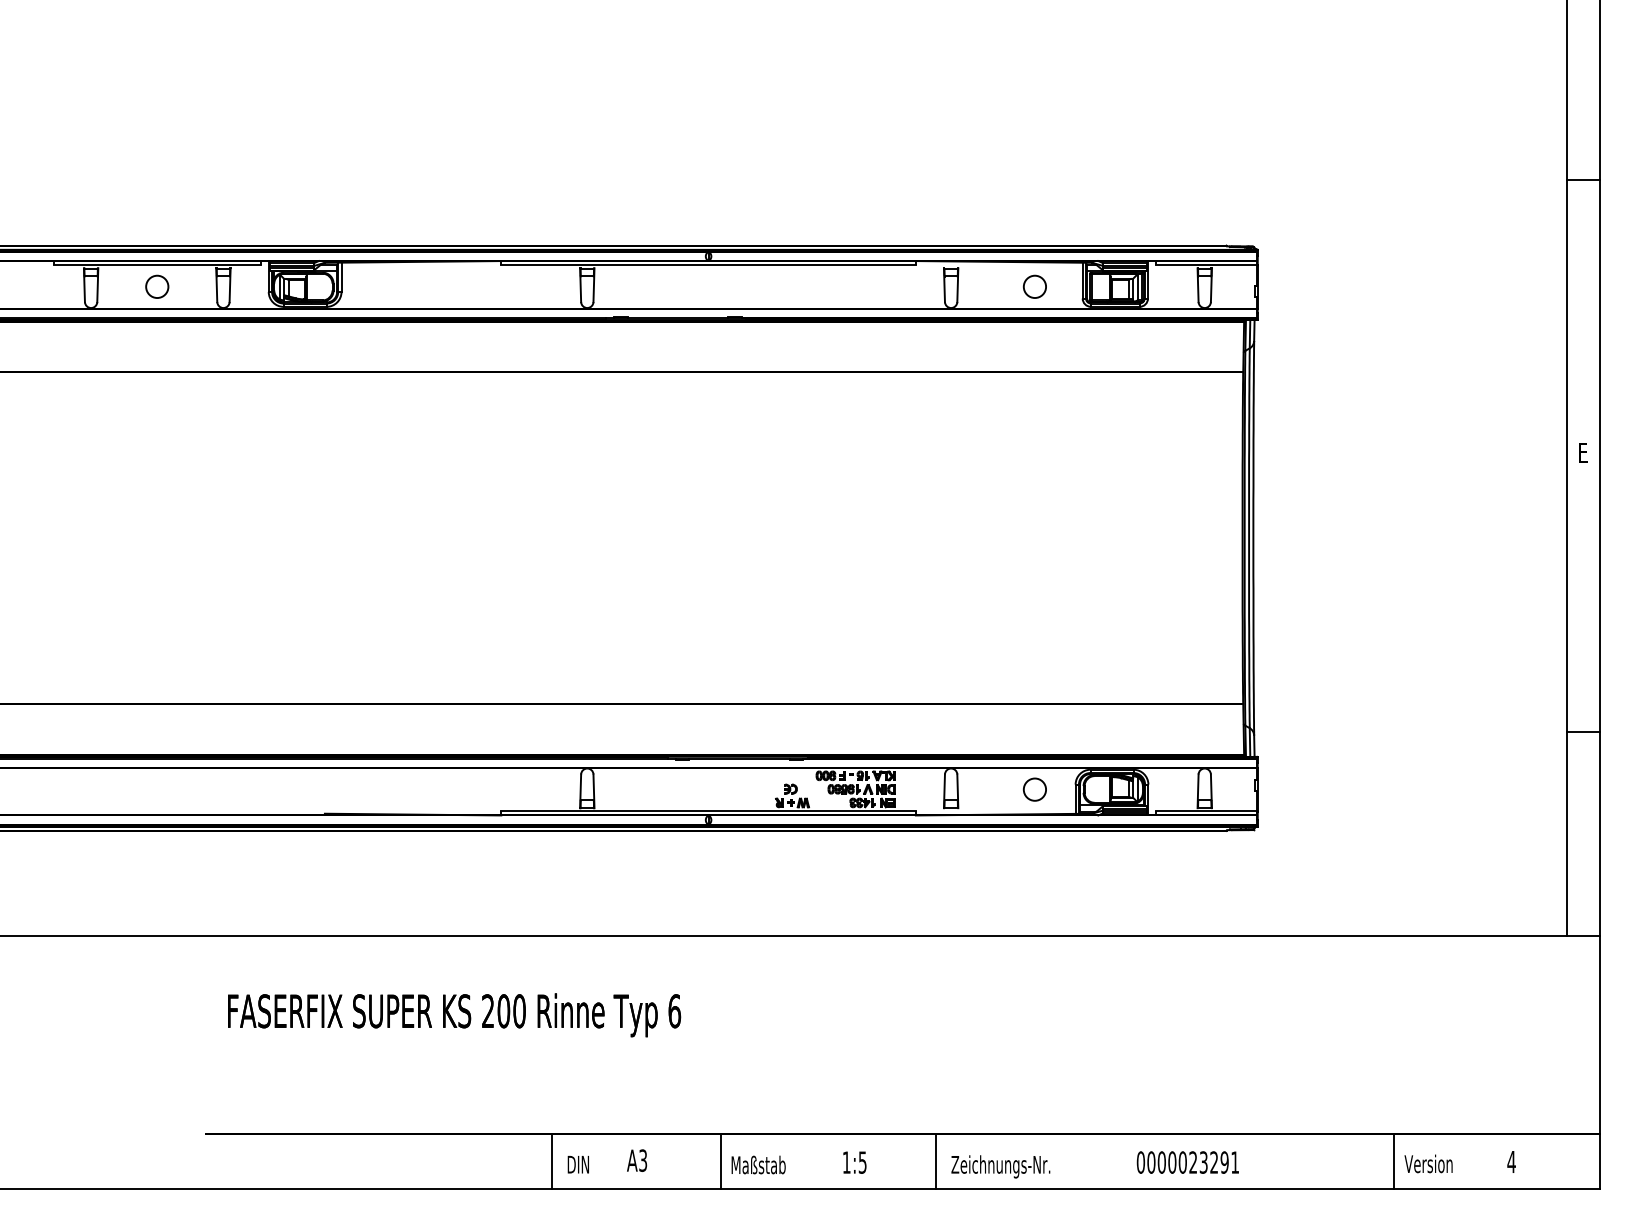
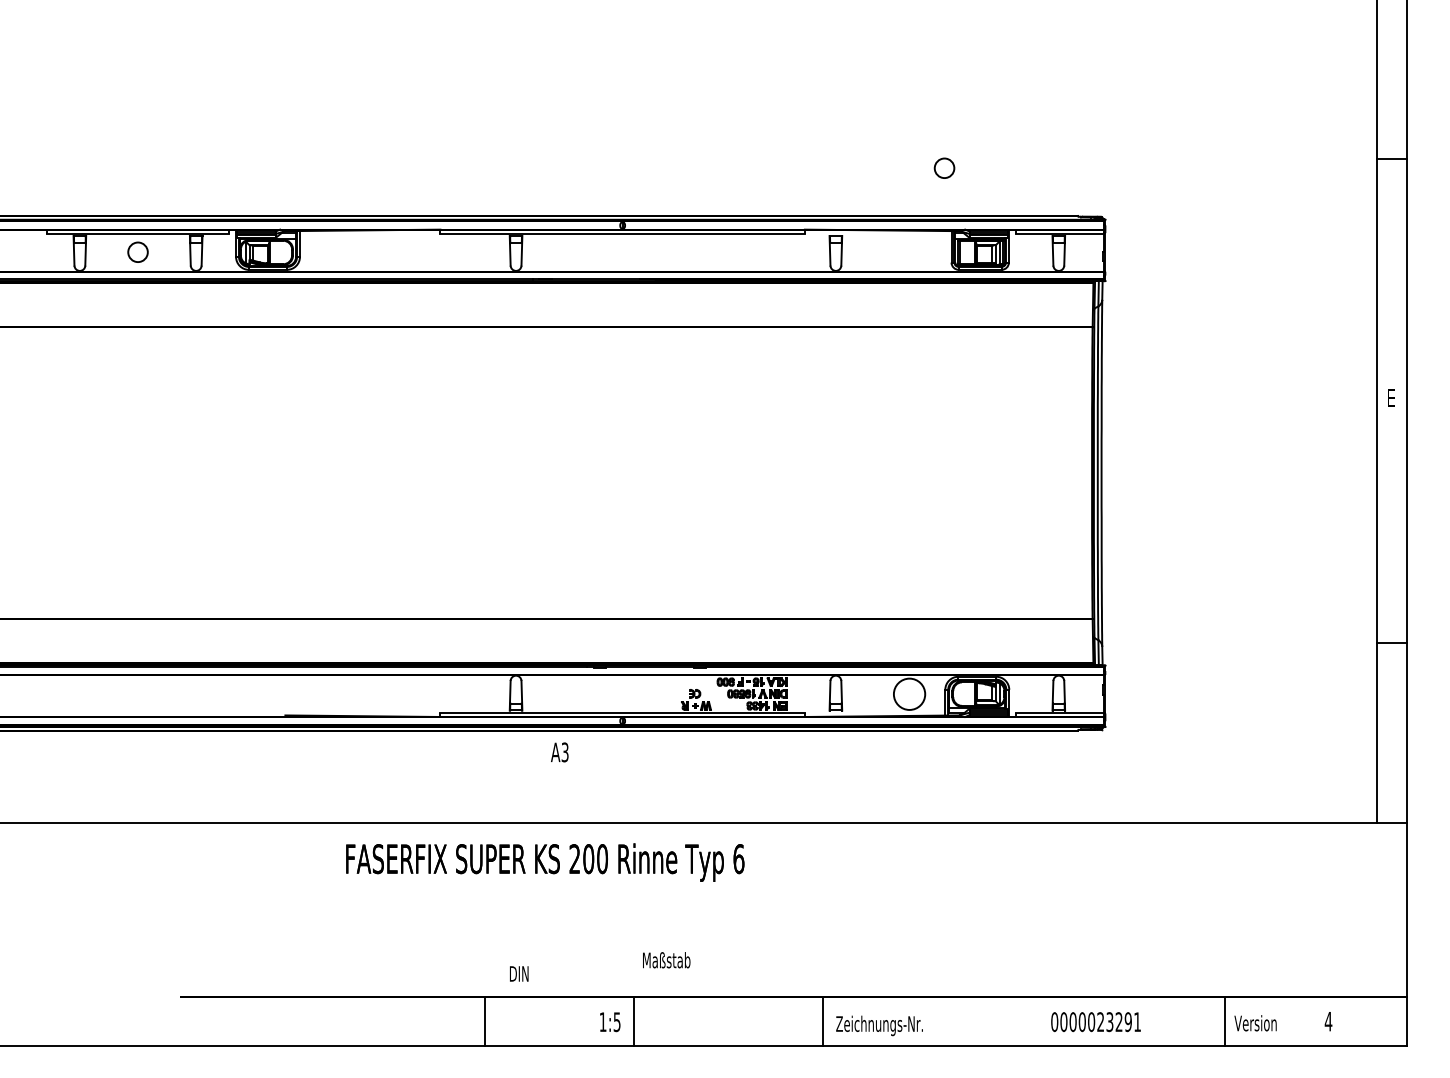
circle: (1034, 285) -> (944, 167), moved
circle: (1034, 789) -> (909, 694), size x1.6
text: (454, 1015) -> (545, 862), moved
text: (636, 1160) -> (559, 752), moved
text: (855, 1163) -> (610, 1022), moved
text: (1187, 1163) -> (1095, 1022), moved
text: (578, 1164) -> (519, 973), moved
text: (758, 1165) -> (666, 960), moved

